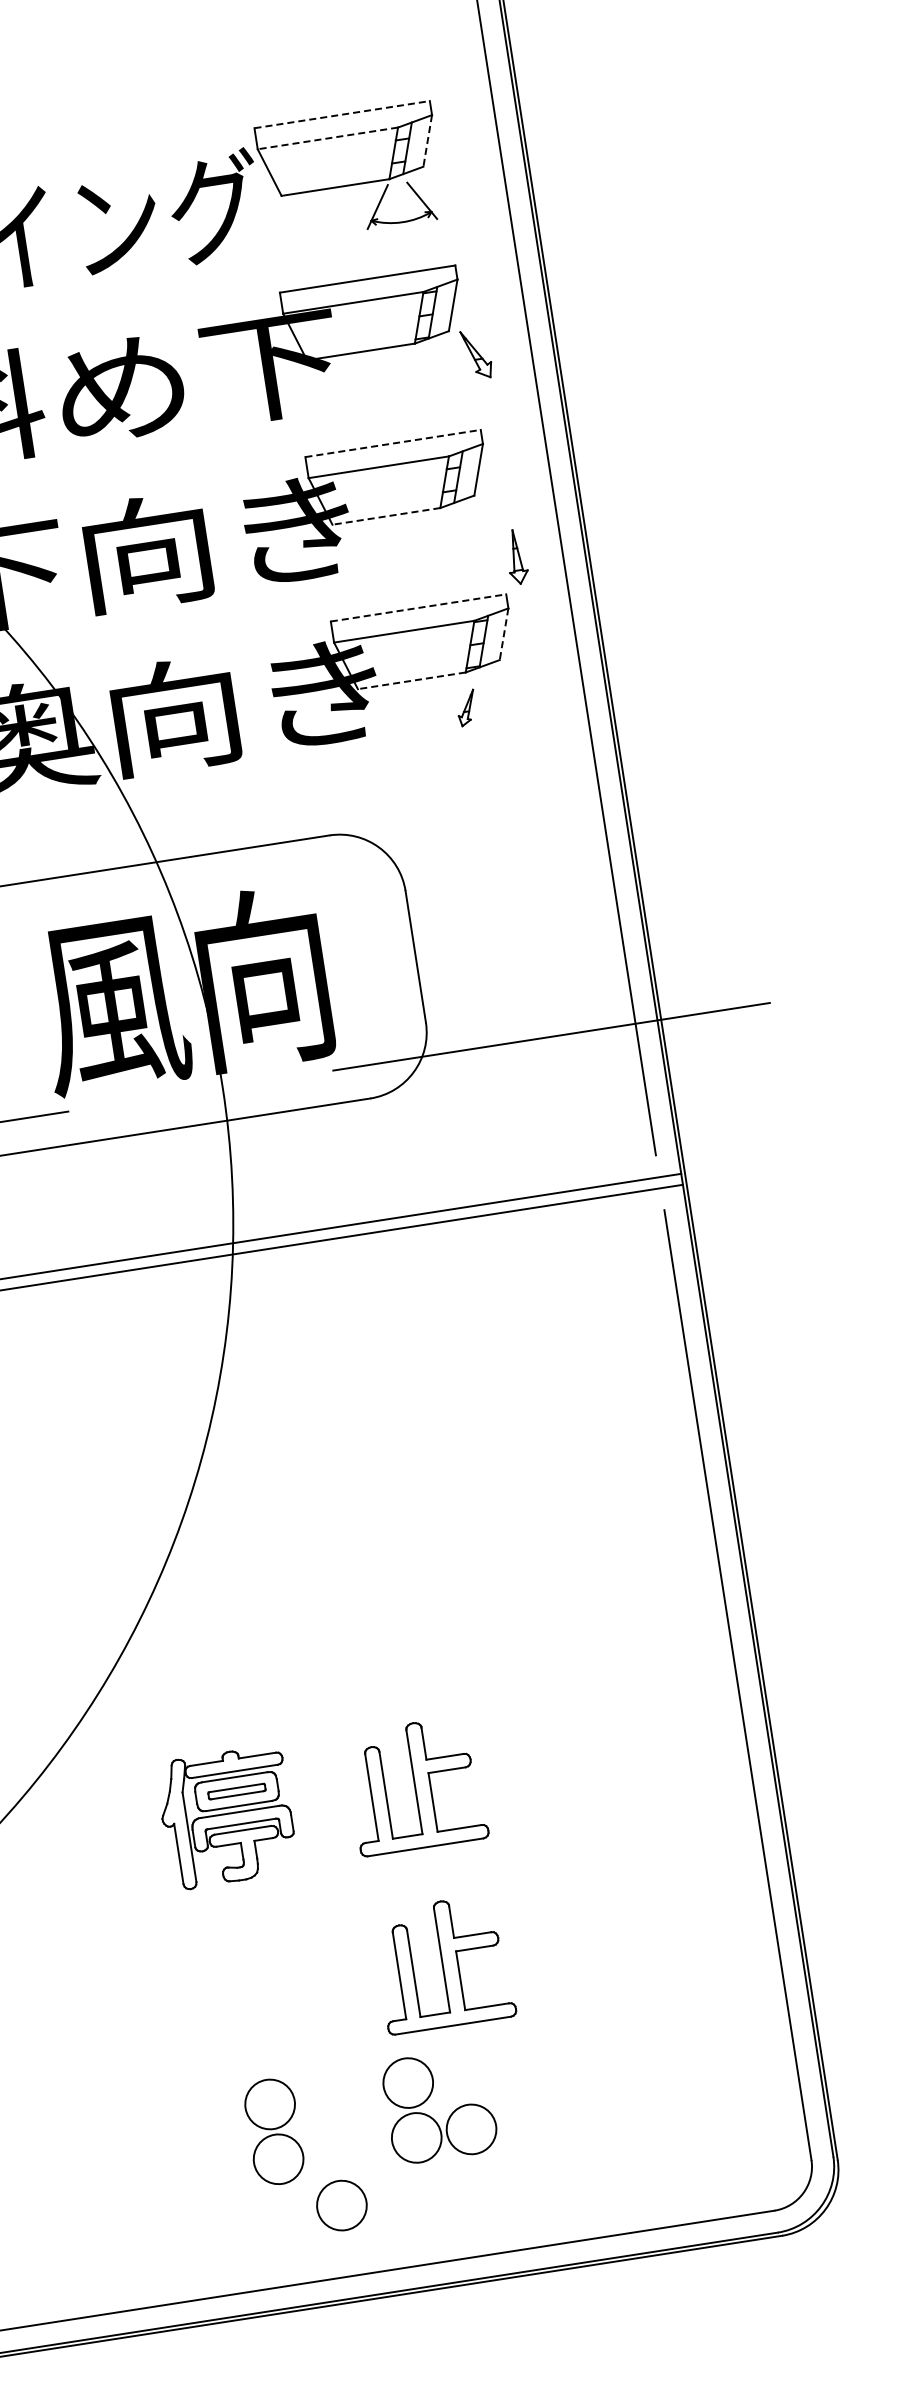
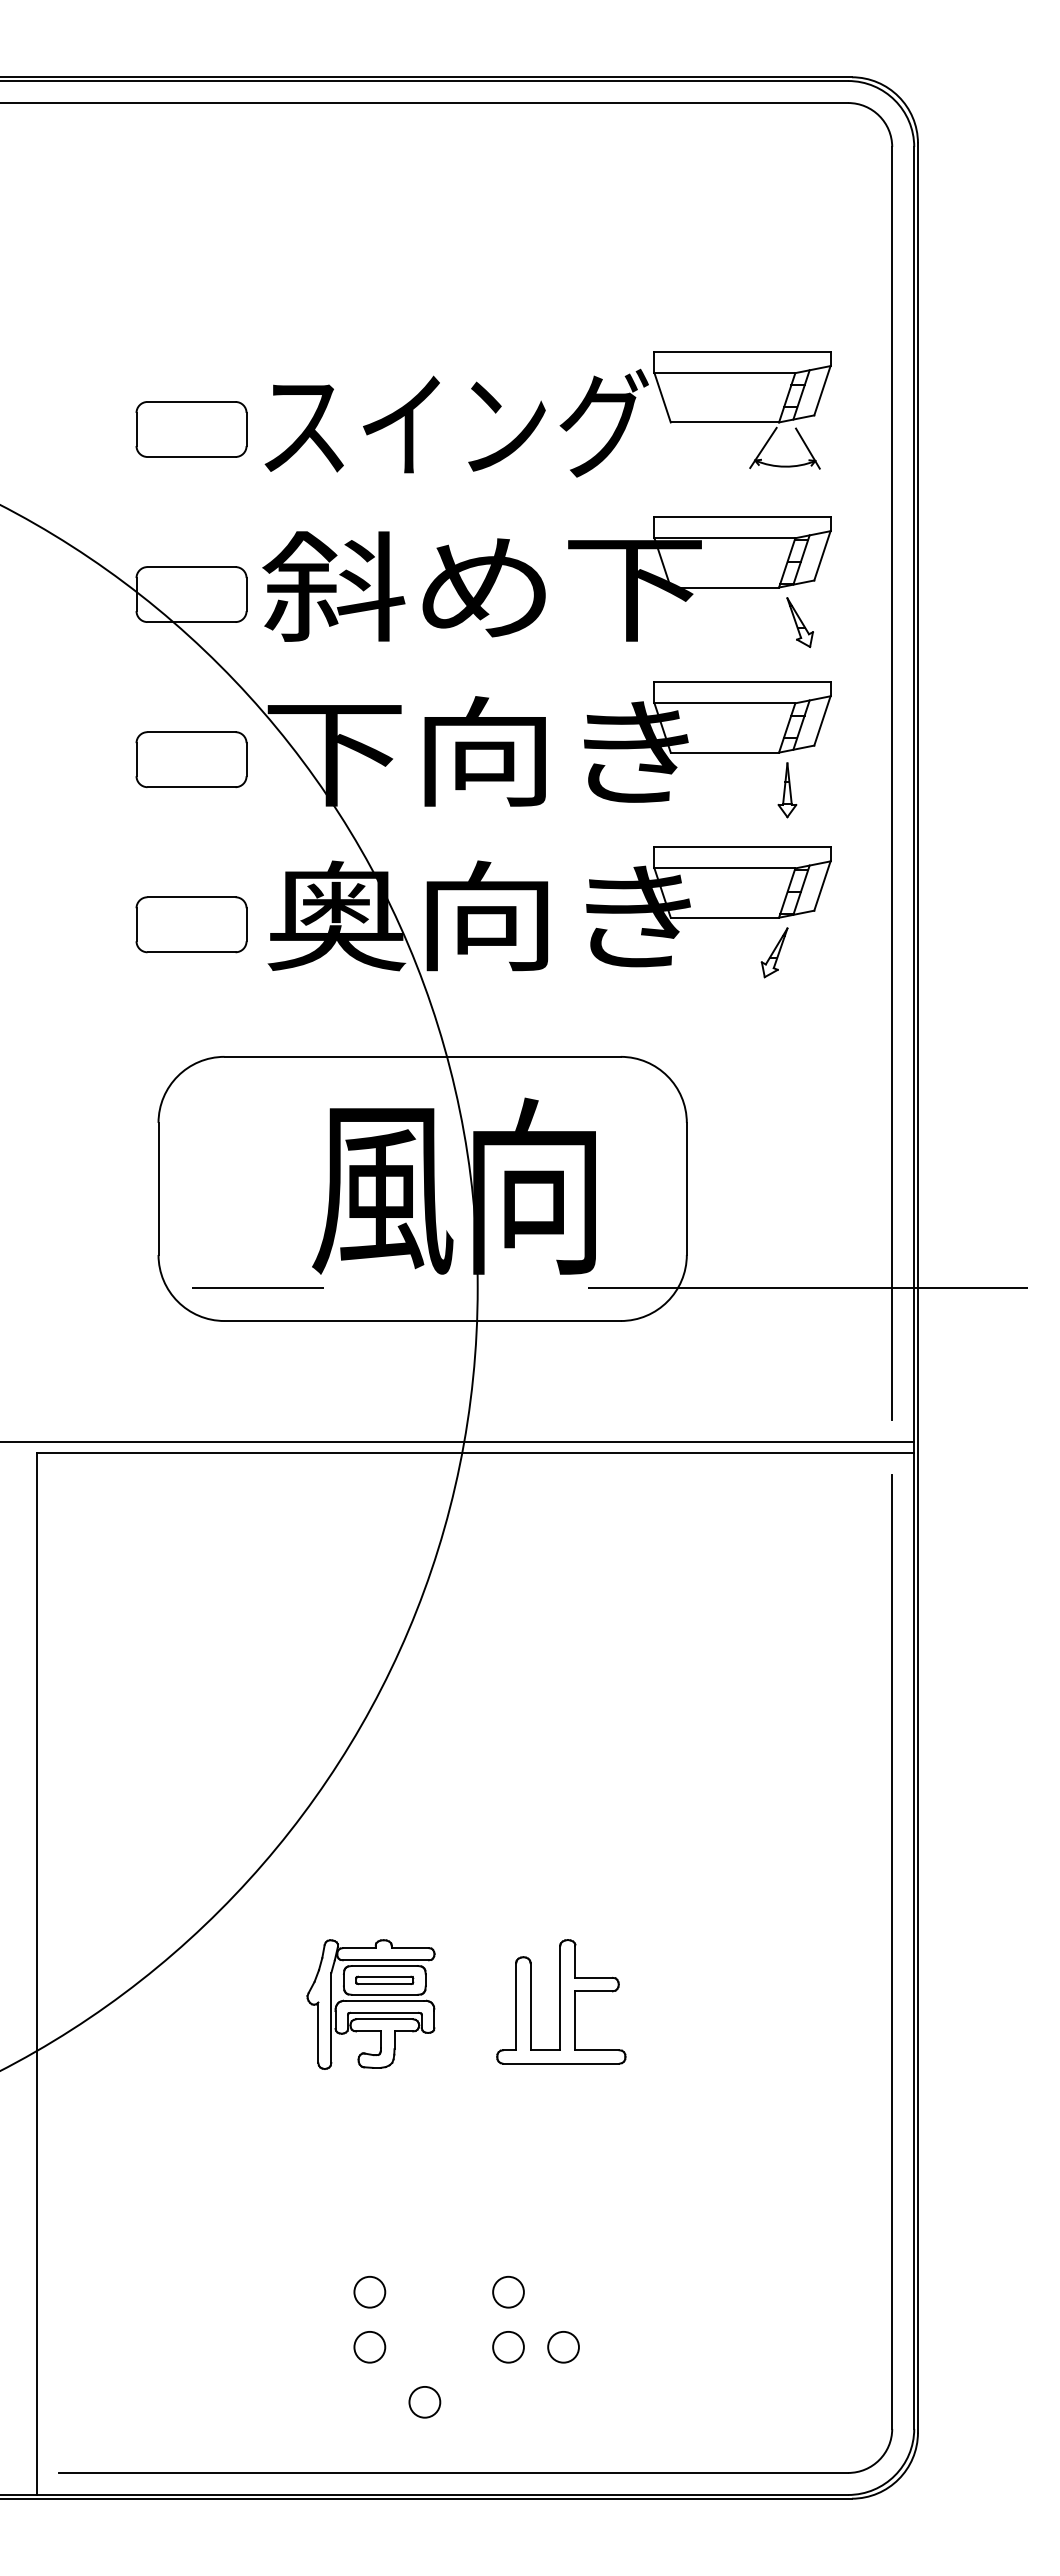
line: (343, 115) -> (743, 352), dashed -> solid
line: (327, 138) -> (724, 373), dashed -> solid
line: (427, 140) -> (822, 390), dashed -> solid
part: (476, 354) -> (799, 622), moved
line: (394, 443) -> (743, 682), dashed -> solid
line: (385, 516) -> (724, 752), dashed -> solid
part: (516, 557) -> (787, 790), moved
line: (419, 608) -> (743, 847), dashed -> solid
line: (504, 634) -> (822, 886), dashed -> solid
line: (411, 680) -> (724, 917), dashed -> solid
part: (466, 707) -> (774, 952), size x1.43
part: (443, 1963) -> (561, 2180), removed
circle: (408, 2082) -> (508, 2291), size x0.62
circle: (269, 2103) -> (369, 2291), size x0.62
circle: (471, 2128) -> (563, 2346), size x0.62
circle: (416, 2137) -> (508, 2346), size x0.62
circle: (278, 2158) -> (369, 2346), size x0.62
circle: (341, 2204) -> (424, 2401), size x0.62

